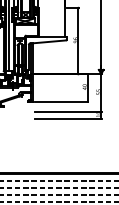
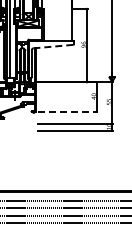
line: (48, 41) -> (53, 46), solid -> dashed
line: (61, 101) -> (68, 112), solid -> dashed

